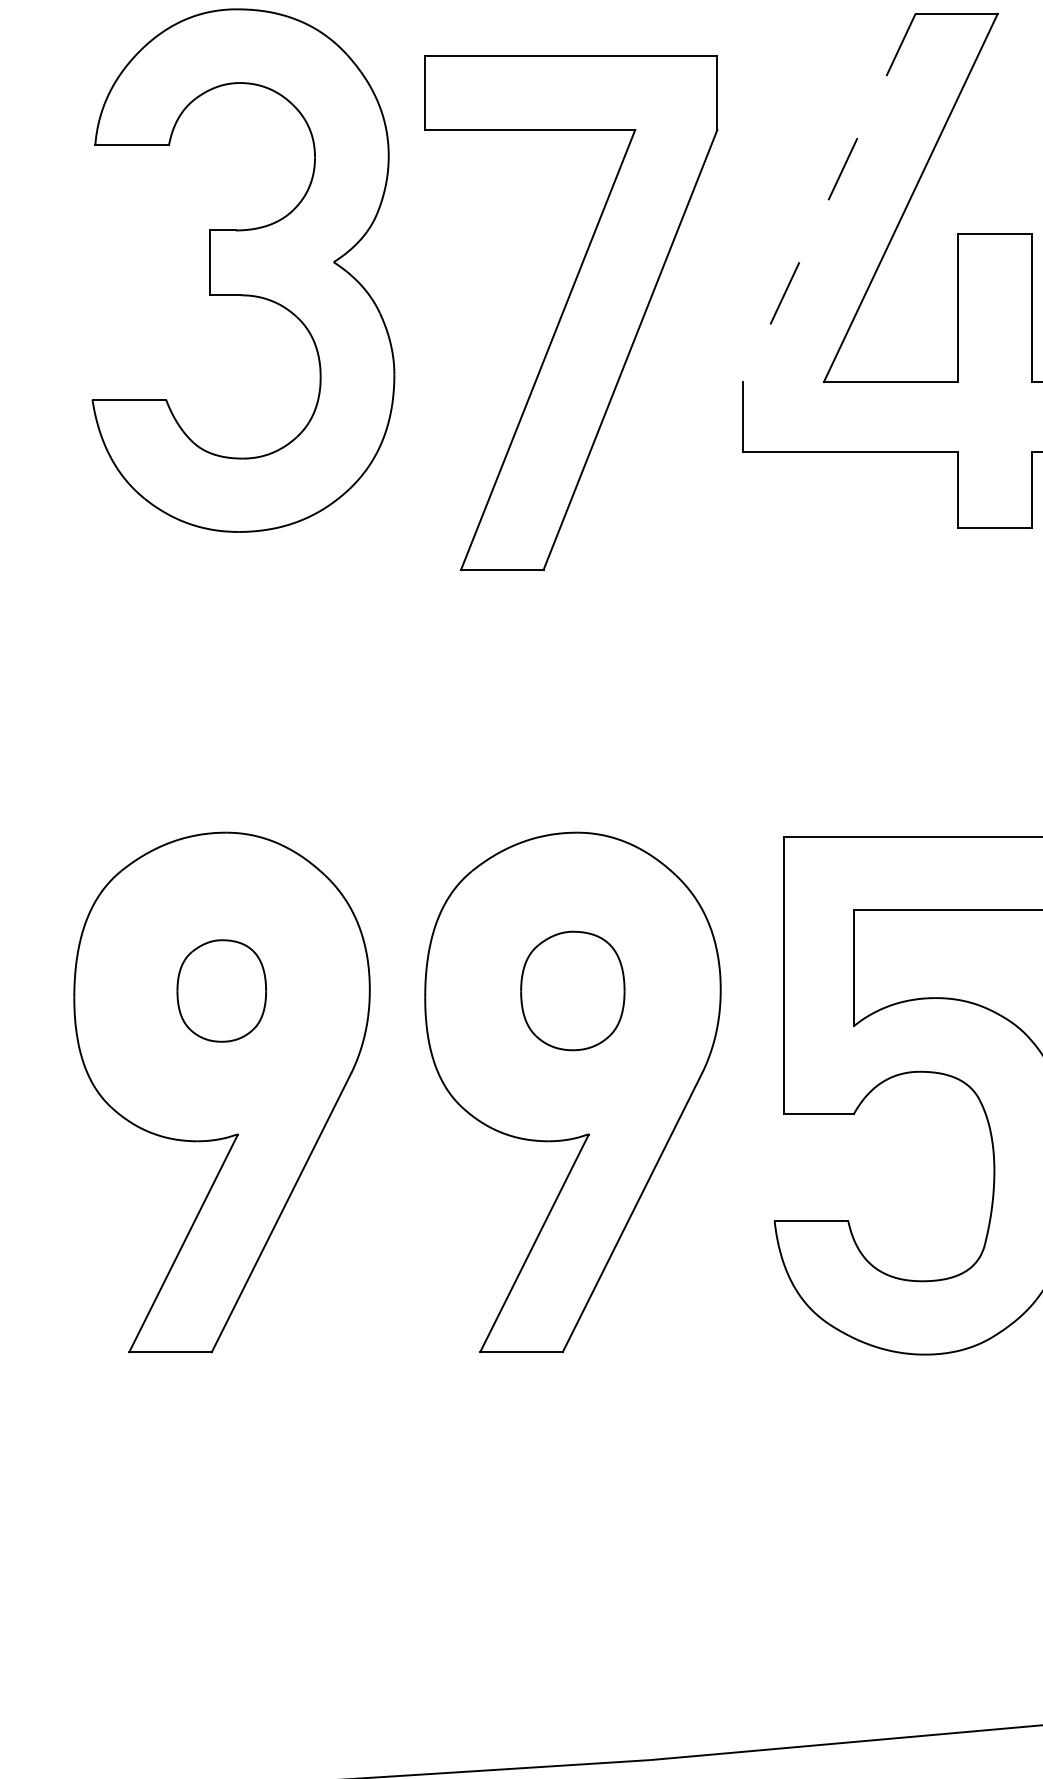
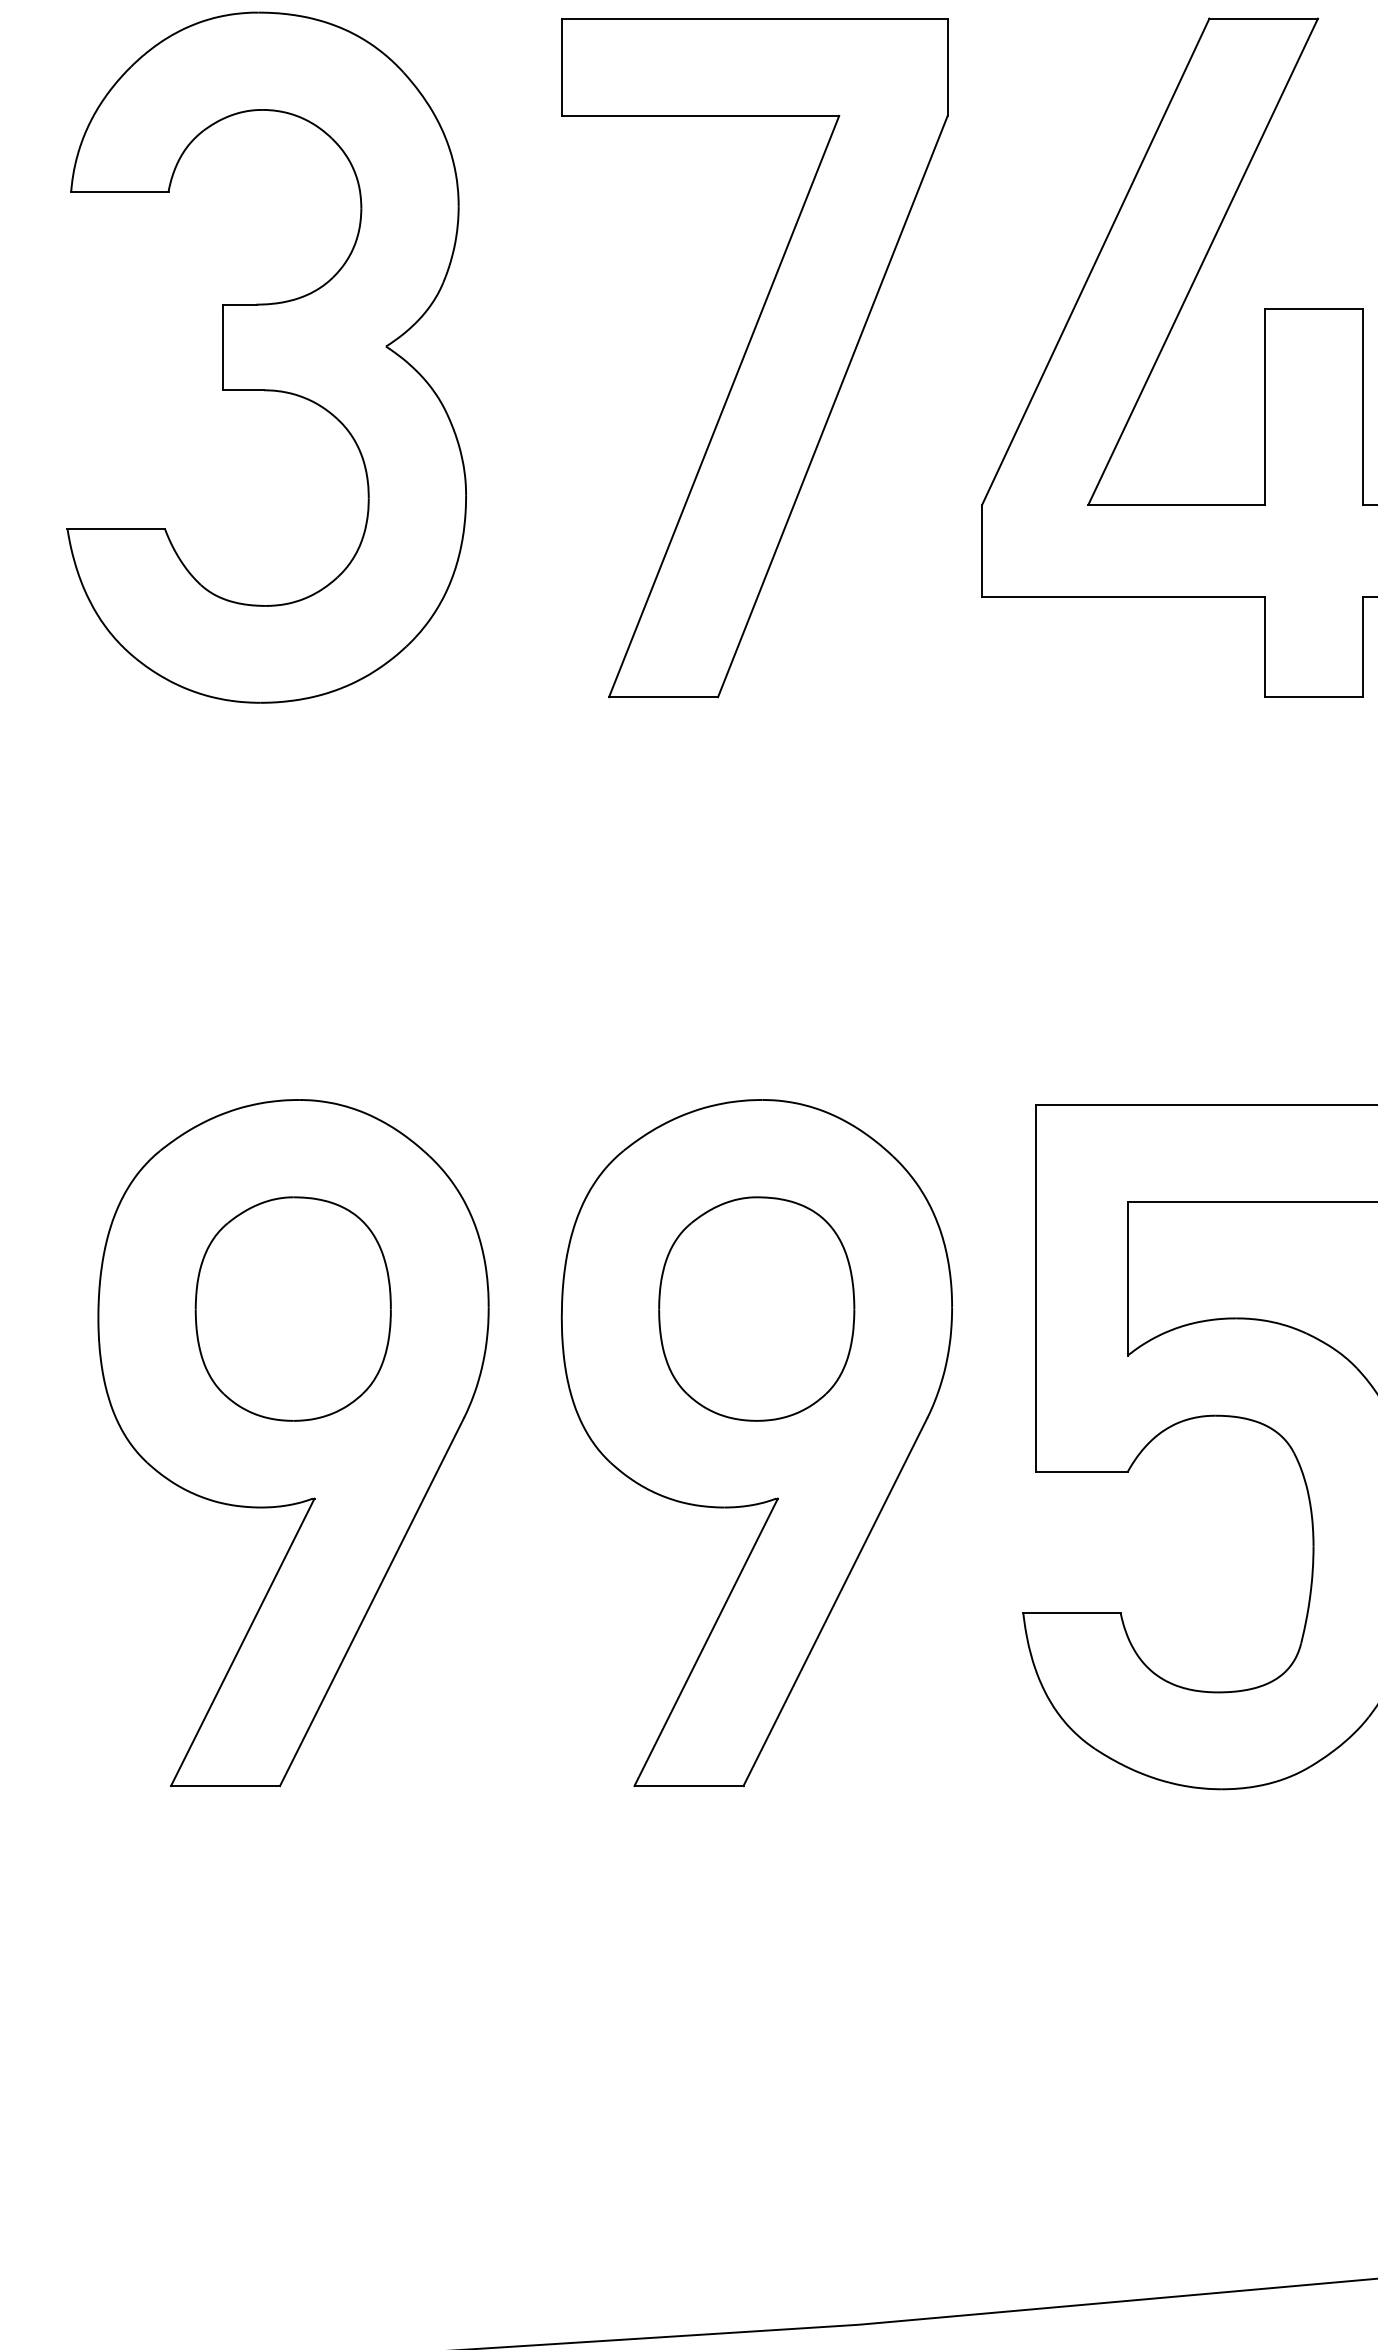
line: (829, 198) -> (1095, 262), dashed -> solid
part: (243, 270) -> (266, 357), moved
part: (571, 313) -> (754, 358), moved
part: (221, 990) -> (292, 1308), size x1.67
part: (572, 990) -> (756, 1308), size x1.43

